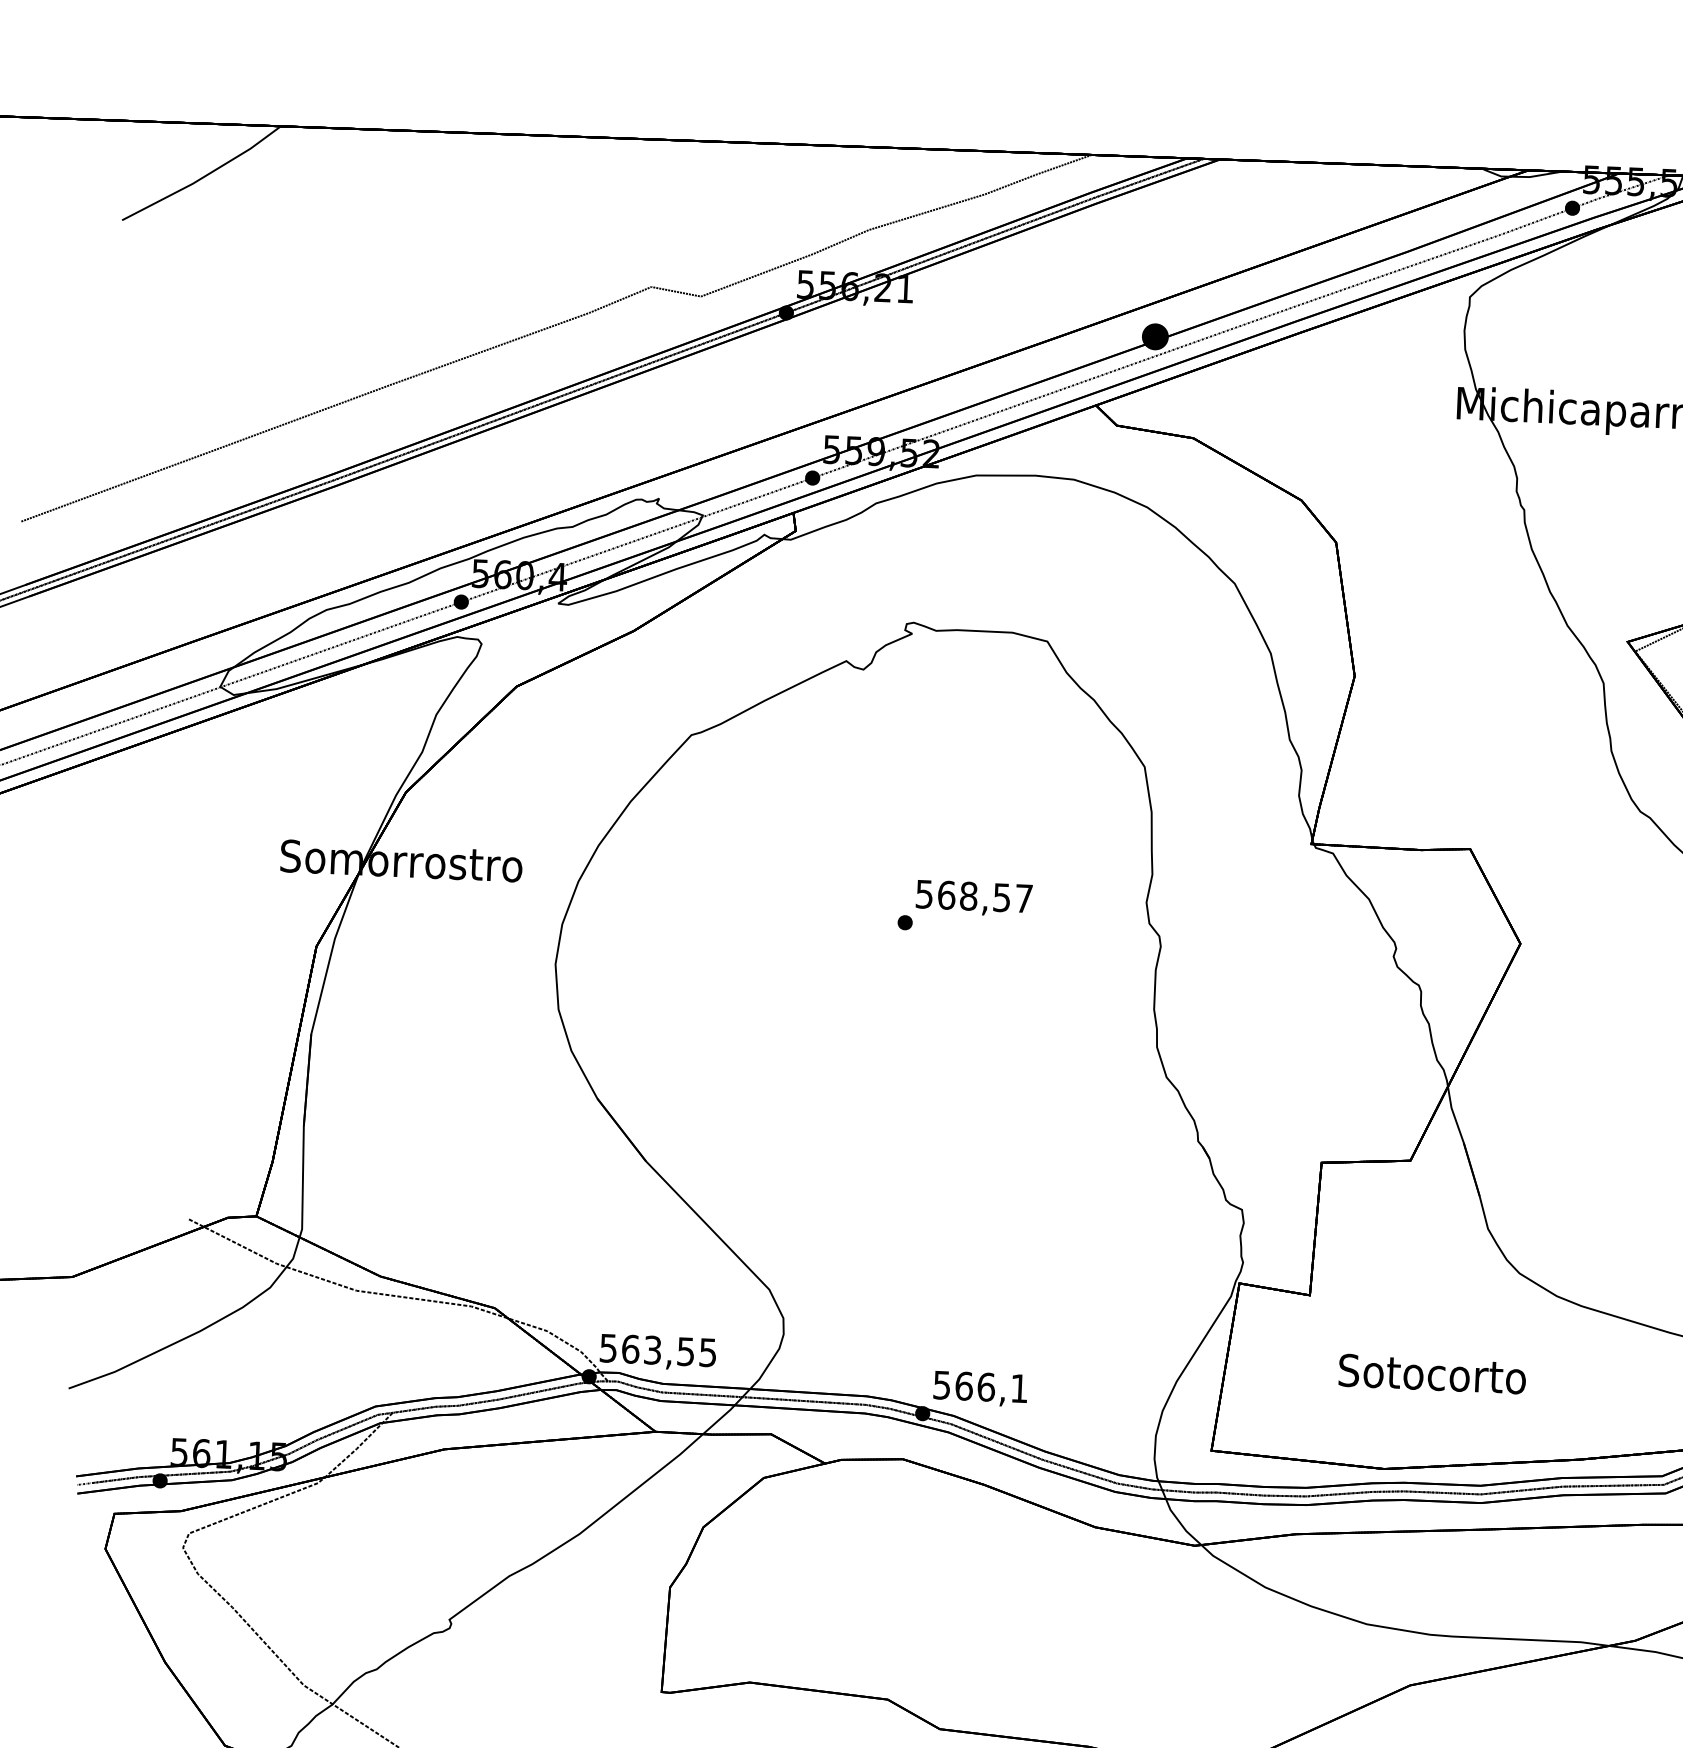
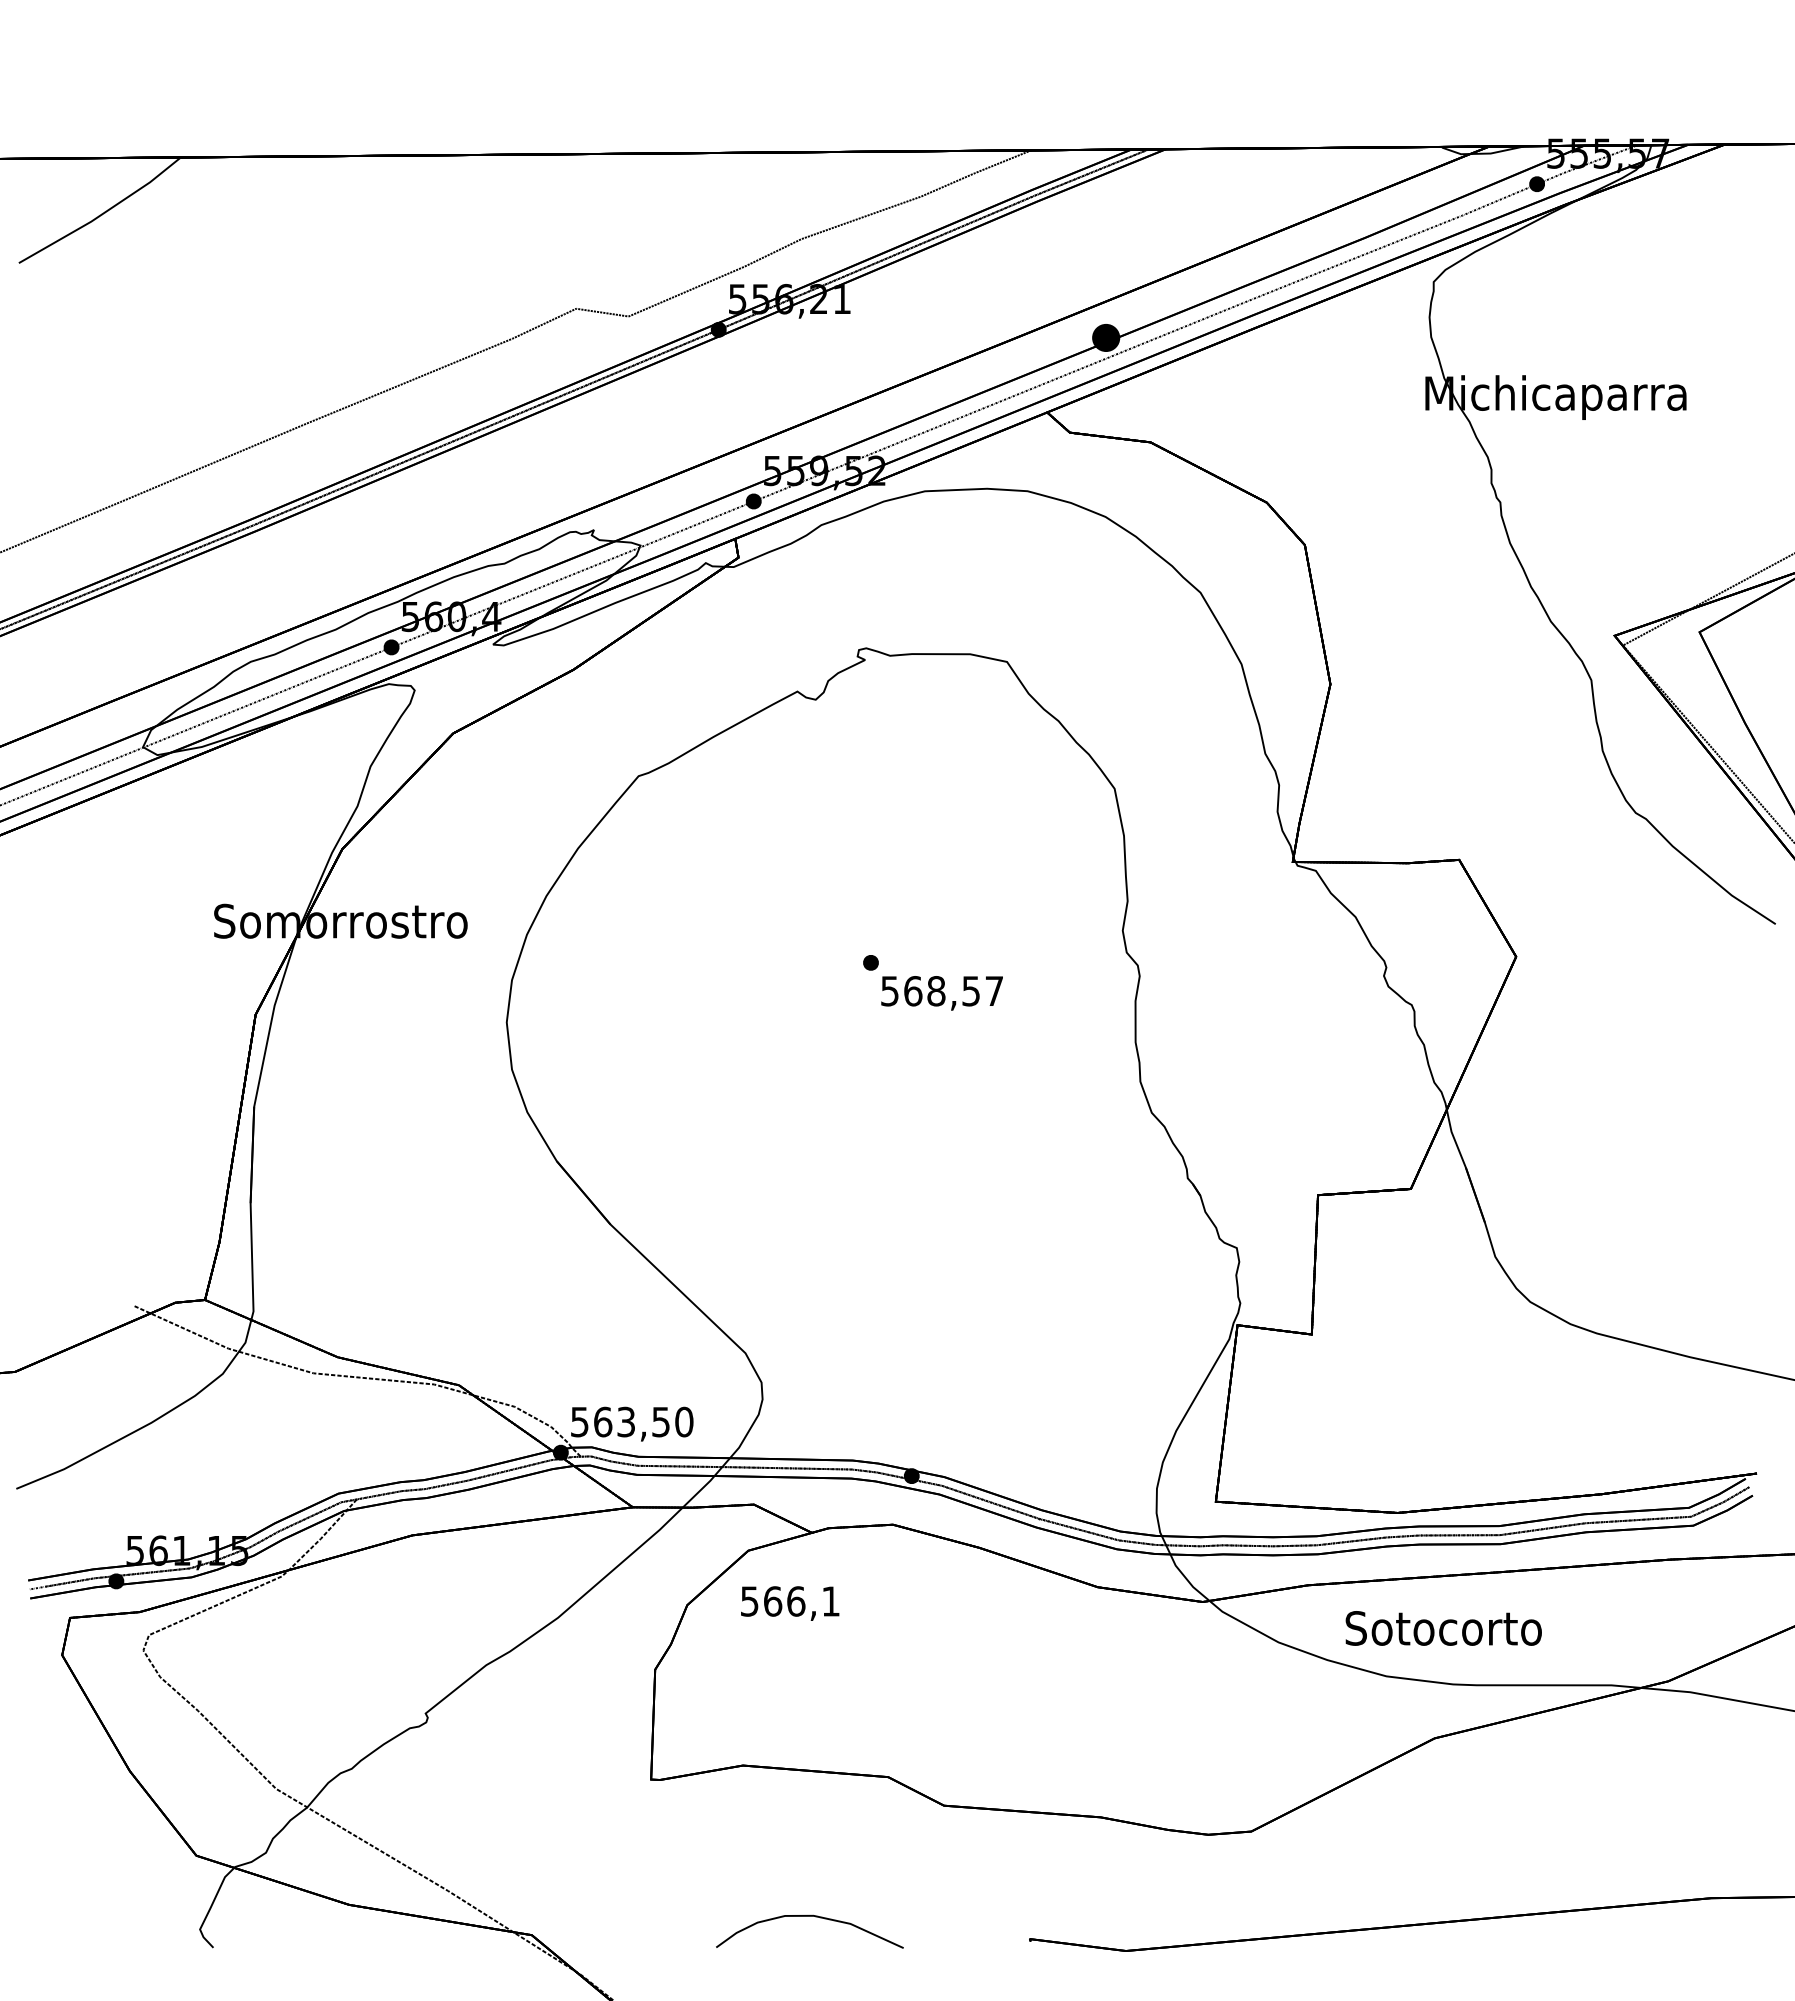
text: (973, 898) -> (941, 993), moved
text: (708, 1352) -> (684, 1421), 563,55 -> 563,50
text: (1432, 1374) -> (1443, 1628), moved
text: (980, 1388) -> (790, 1603), moved

